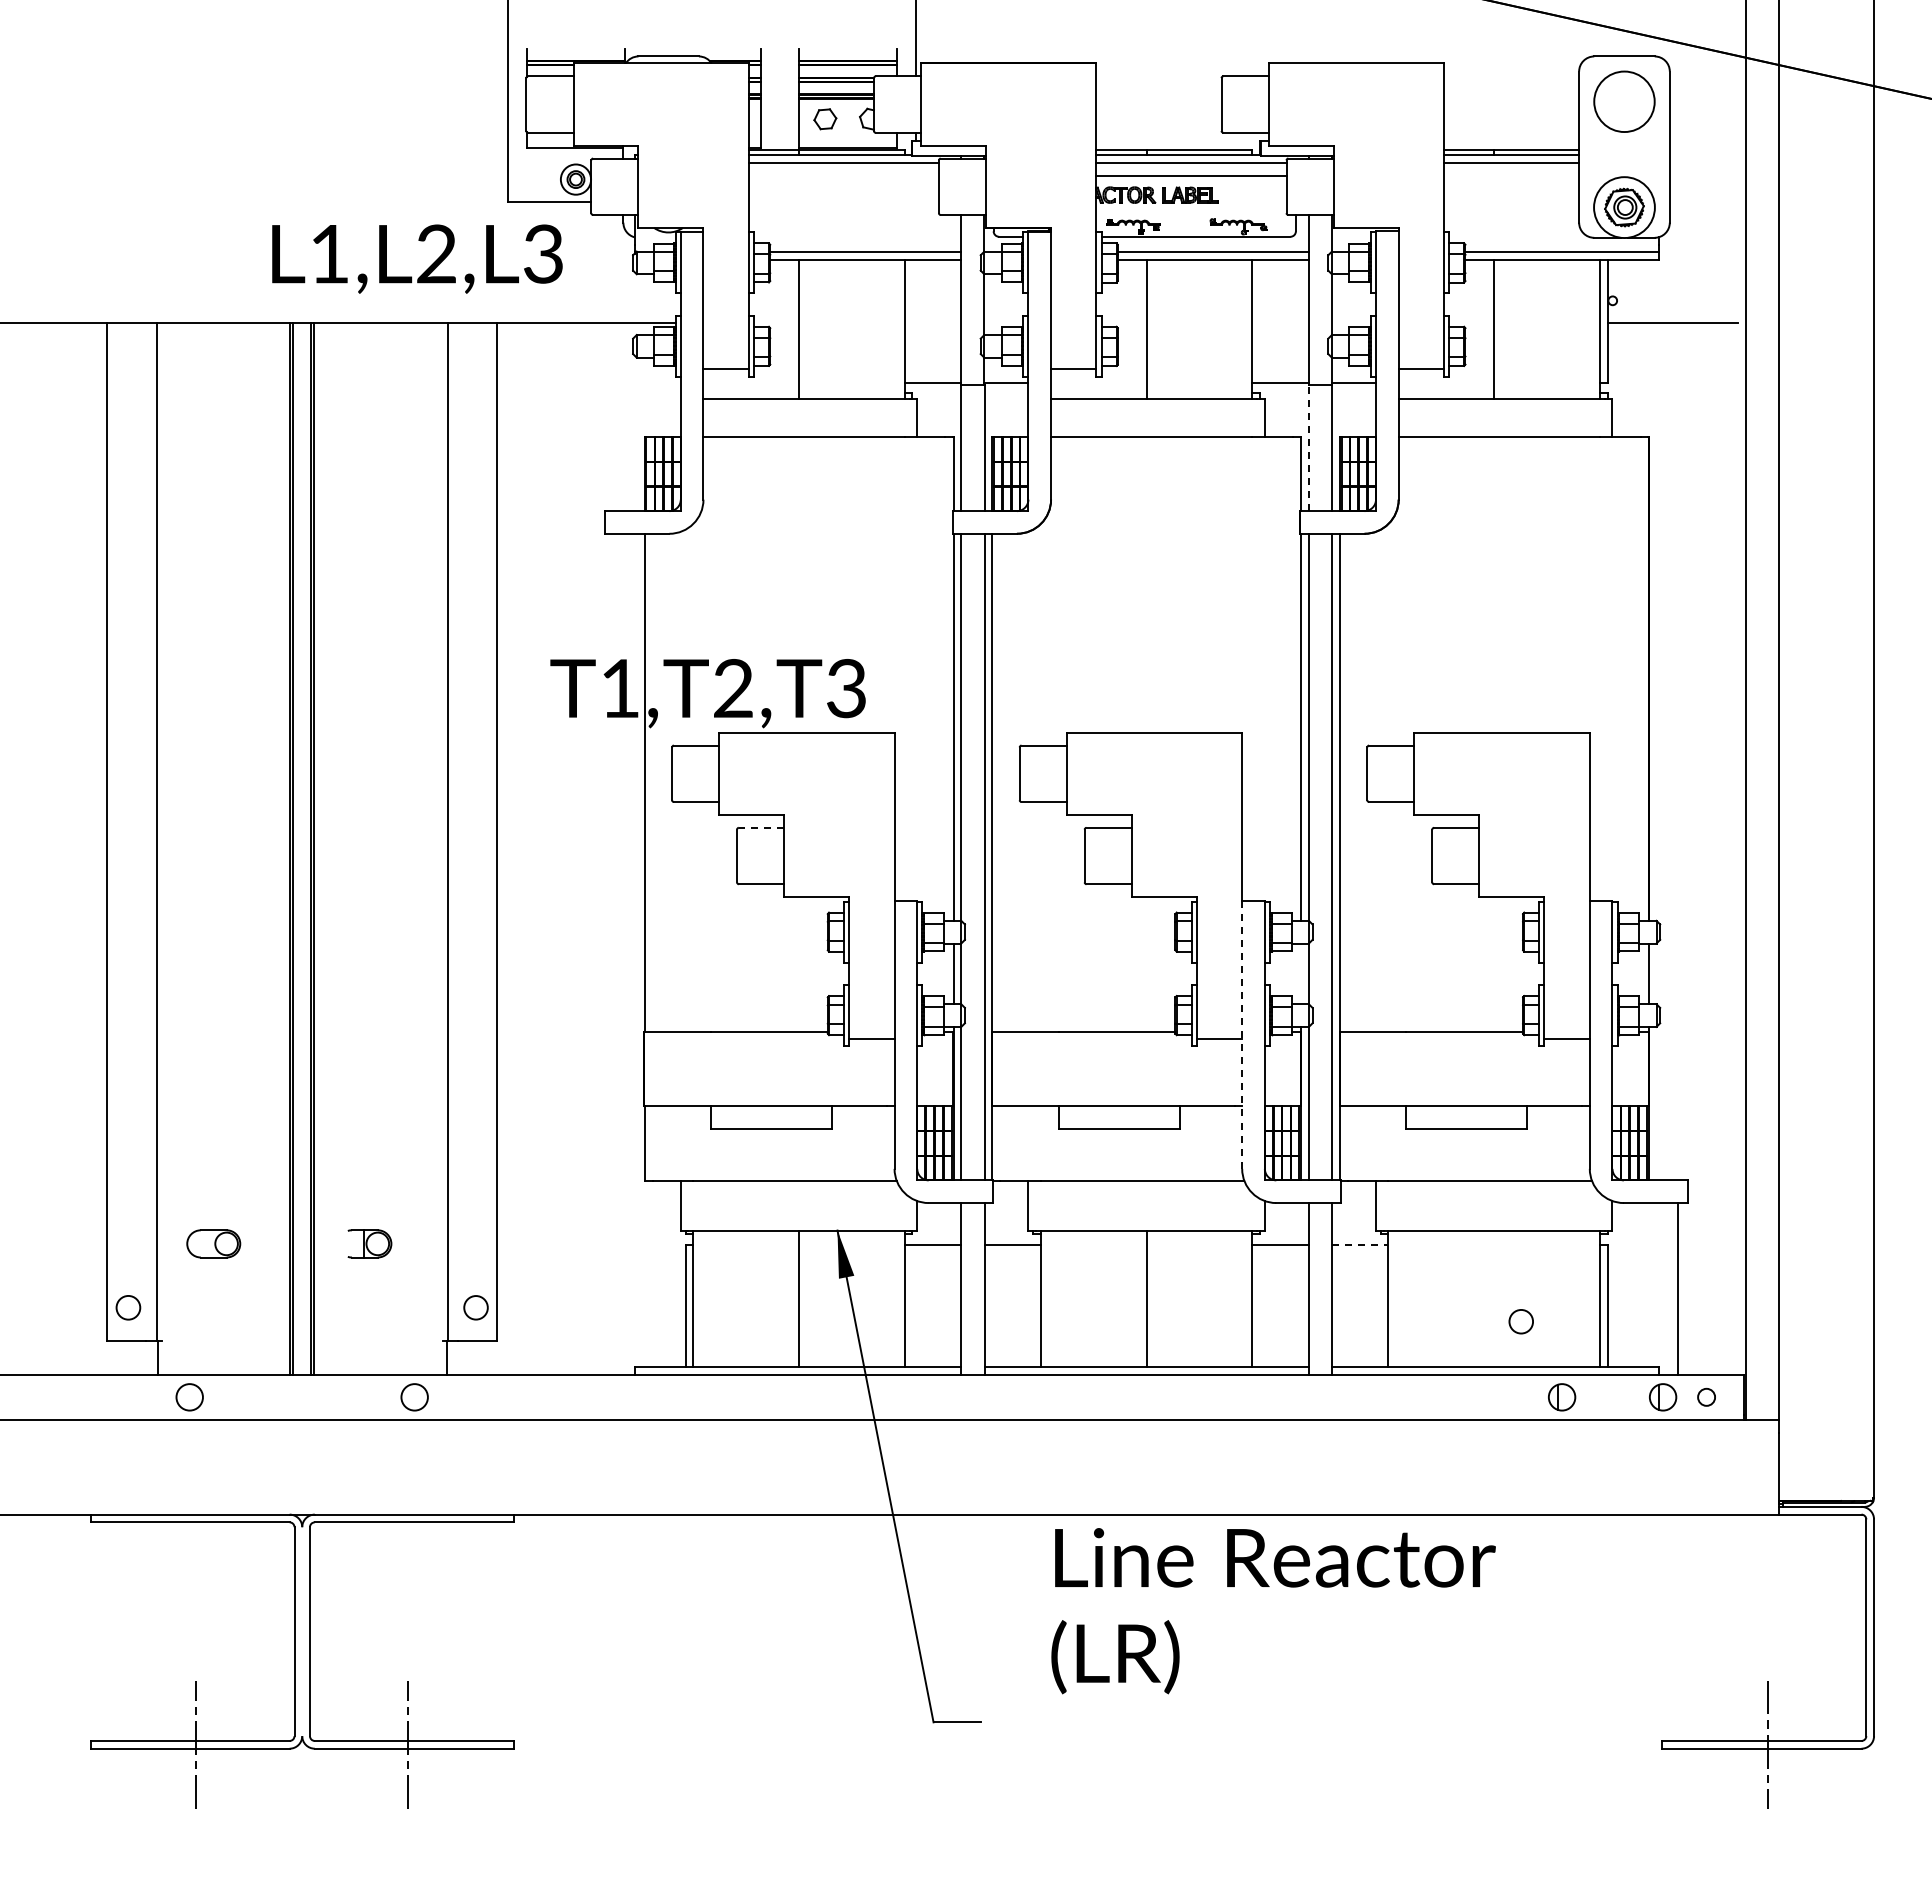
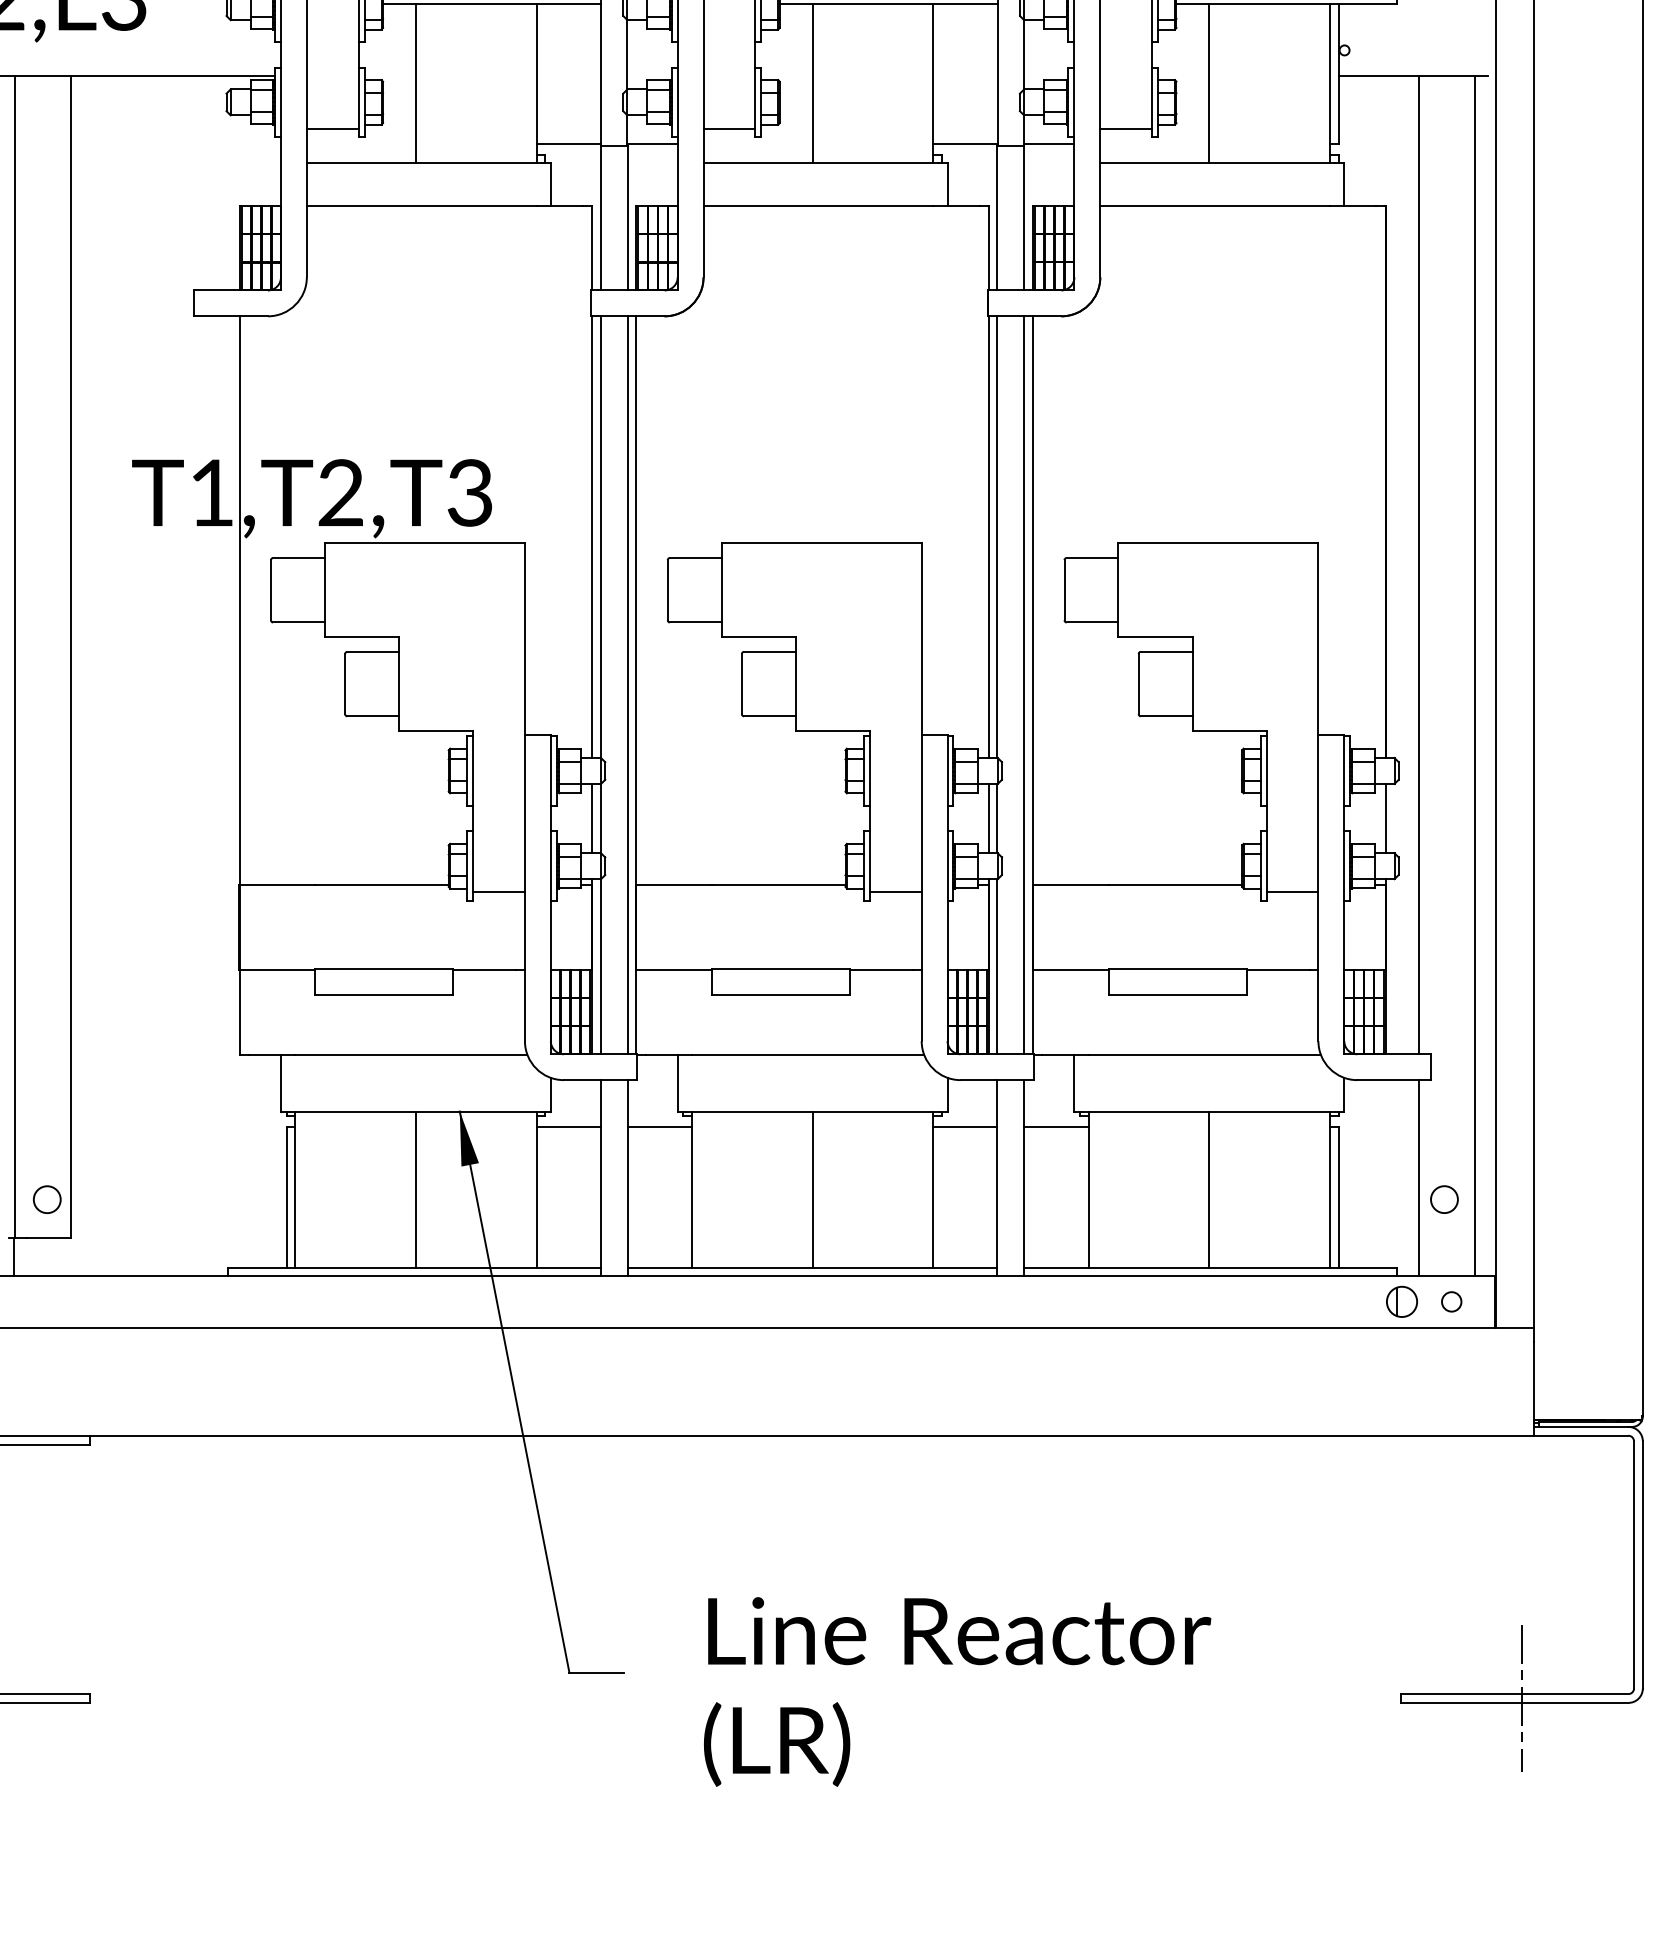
line: (1308, 447) -> (997, 217), dashed -> solid
line: (1677, 751) -> (1418, 564), added
line: (761, 827) -> (373, 651), dashed -> solid
line: (1727, 848) -> (1475, 675), added
line: (1301, 973) -> (989, 818), added
line: (1242, 1035) -> (922, 888), dashed -> solid
line: (1360, 1244) -> (1056, 1127), dashed -> solid
line: (1494, 1298) -> (1209, 1189), added
circle: (1520, 1321) -> (1443, 1199), moved
part: (1562, 1397) -> (1287, 1302), removed
text: (1273, 1611) -> (957, 1692), moved

